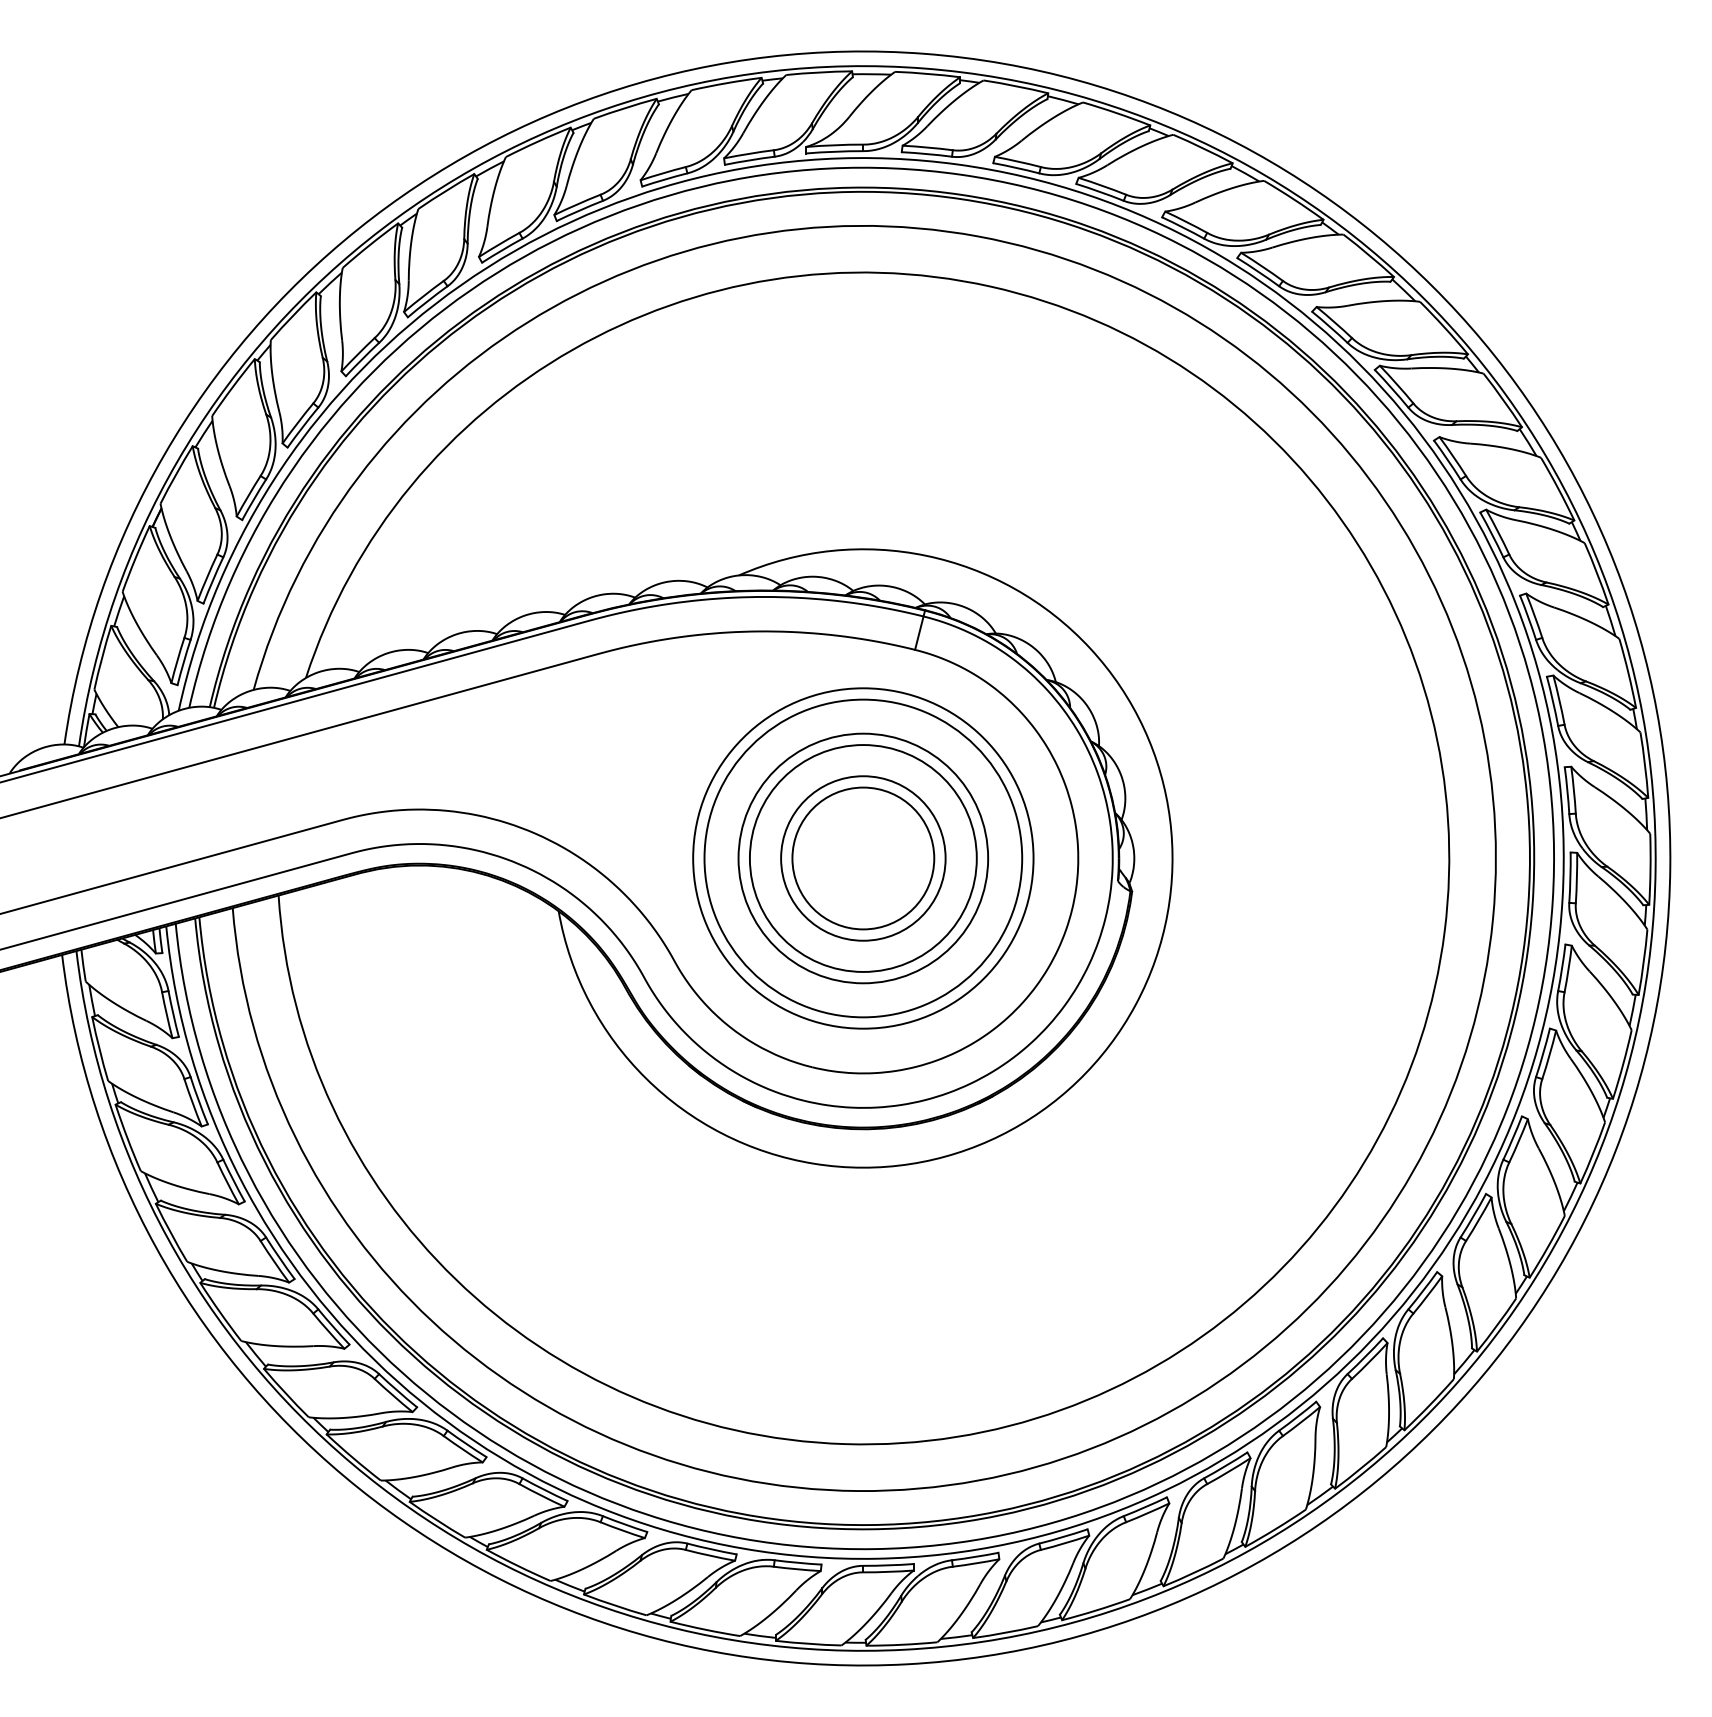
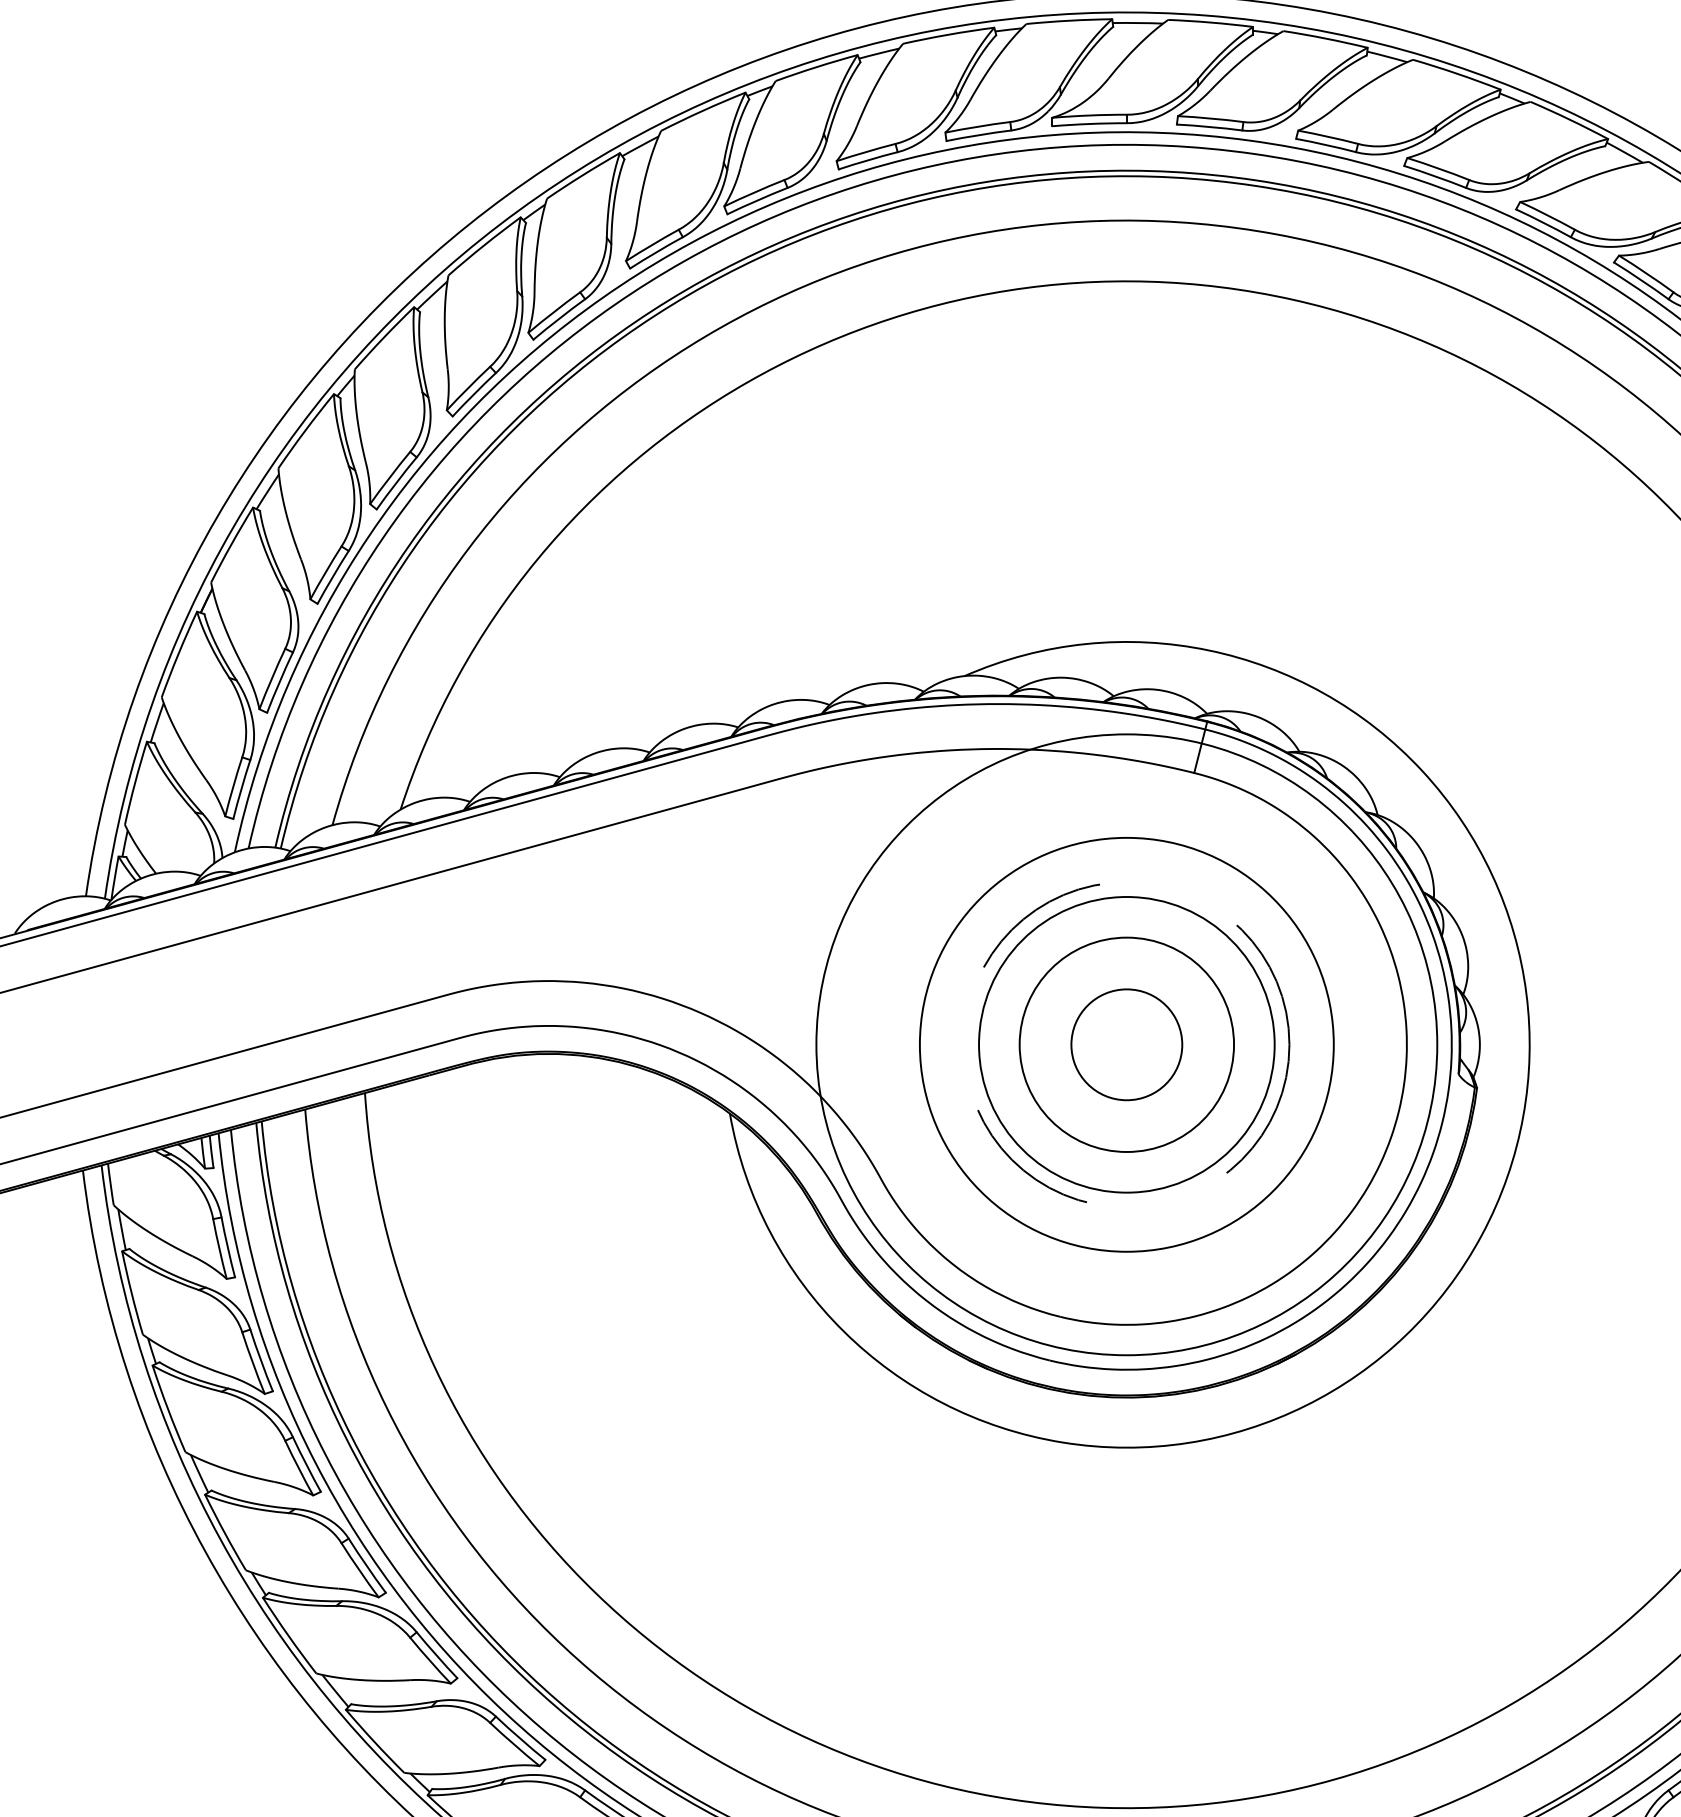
circle: (863, 858) -> (1127, 1044), size x0.6
circle: (863, 858) -> (1127, 1044), size x1.4
circle: (863, 858) -> (1127, 1044), solid -> dashed

